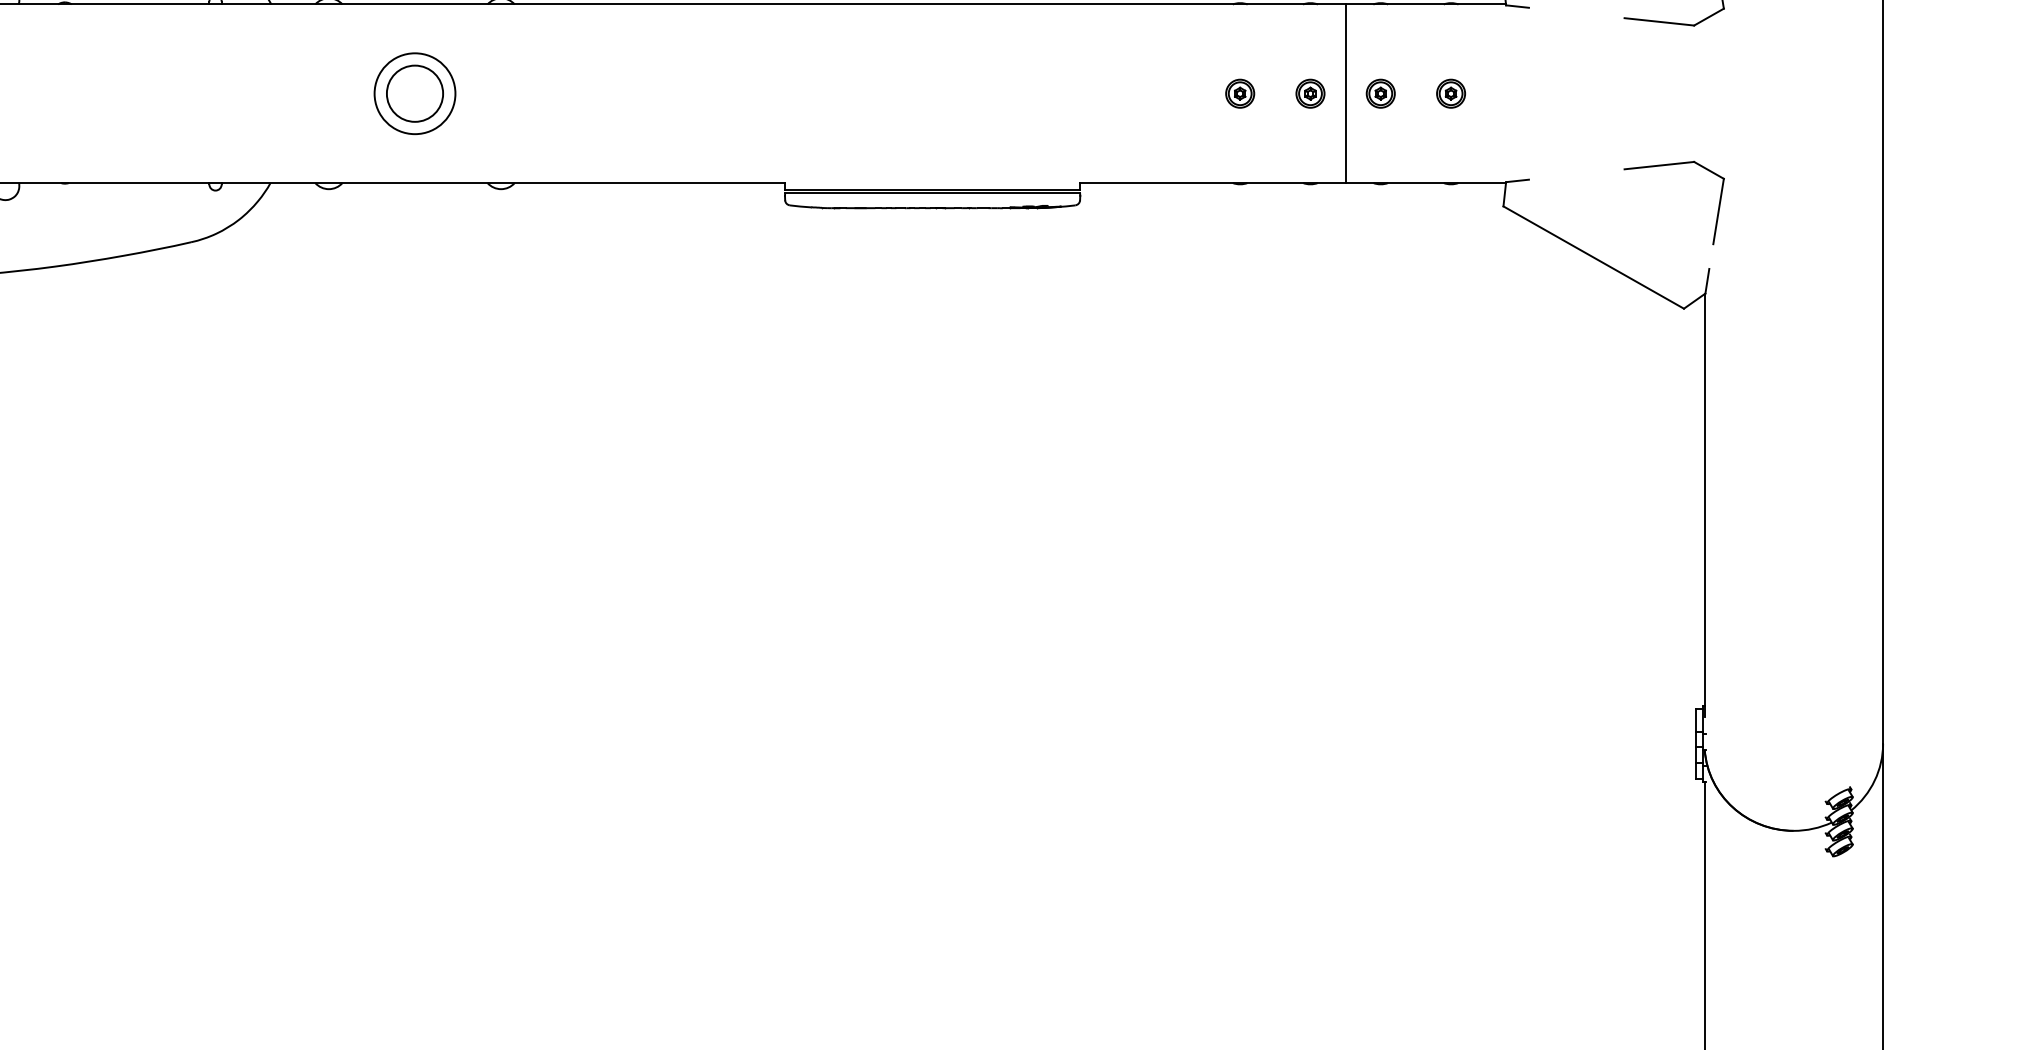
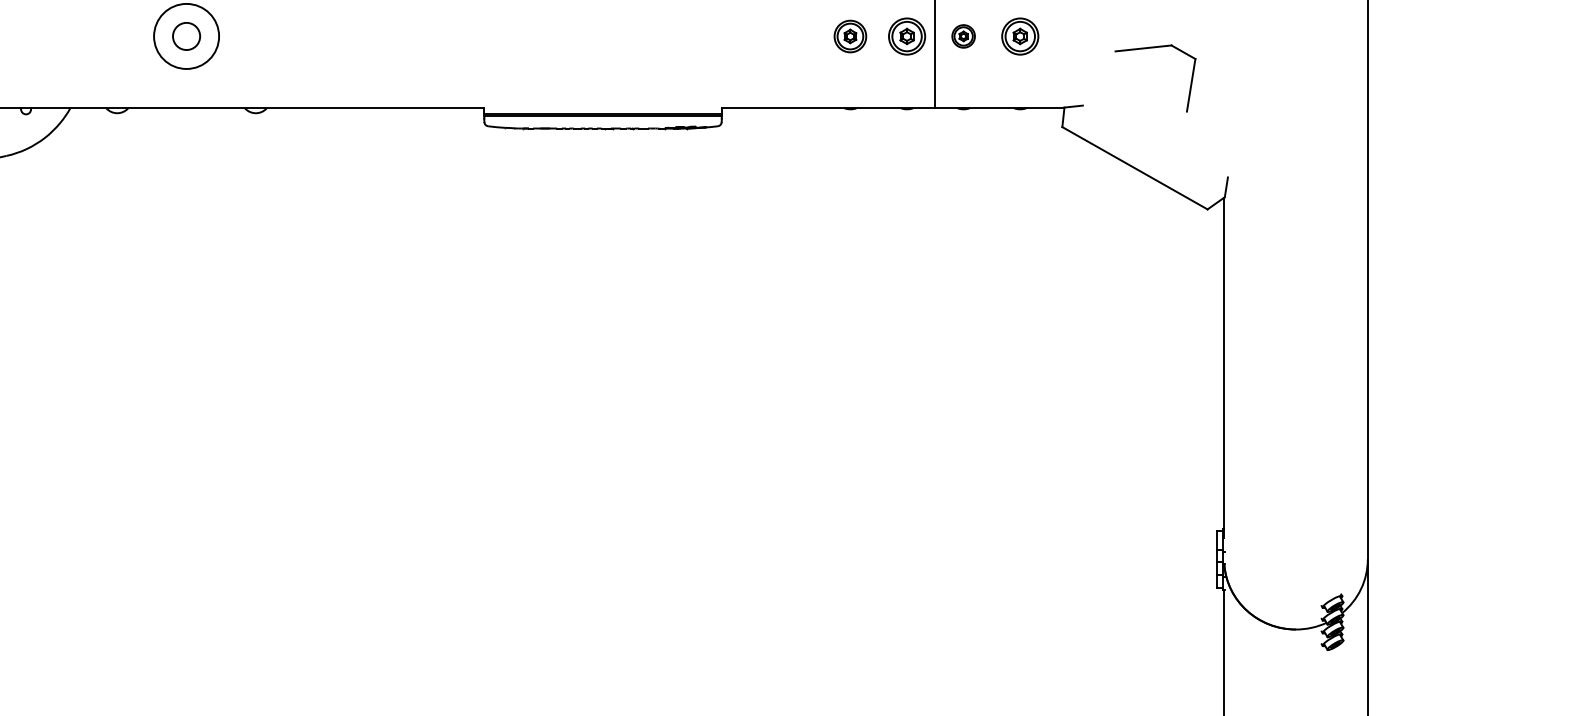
circle: (414, 93) -> (186, 36), size x0.6
part: (1240, 93) -> (850, 36), size x1.4
part: (1310, 93) -> (907, 36), size x1.6
part: (1450, 93) -> (1019, 36), size x1.6
part: (1672, 165) -> (1154, 48), moved

